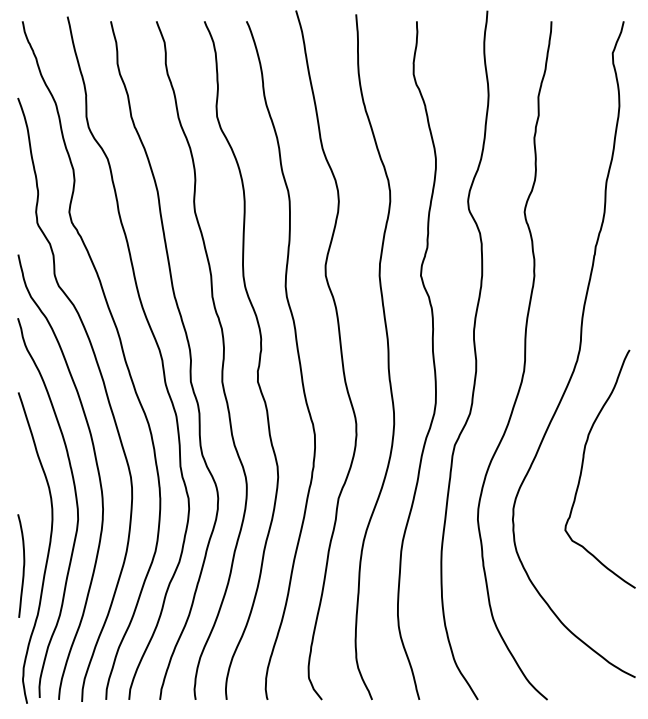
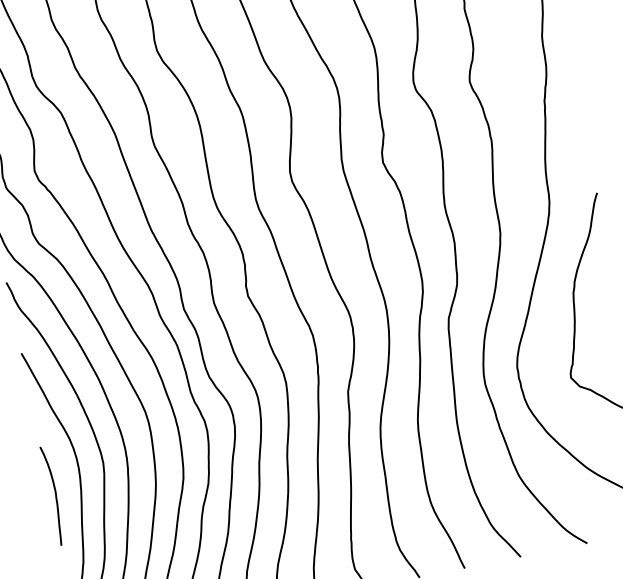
curve: (23, 565) -> (55, 494), moved

